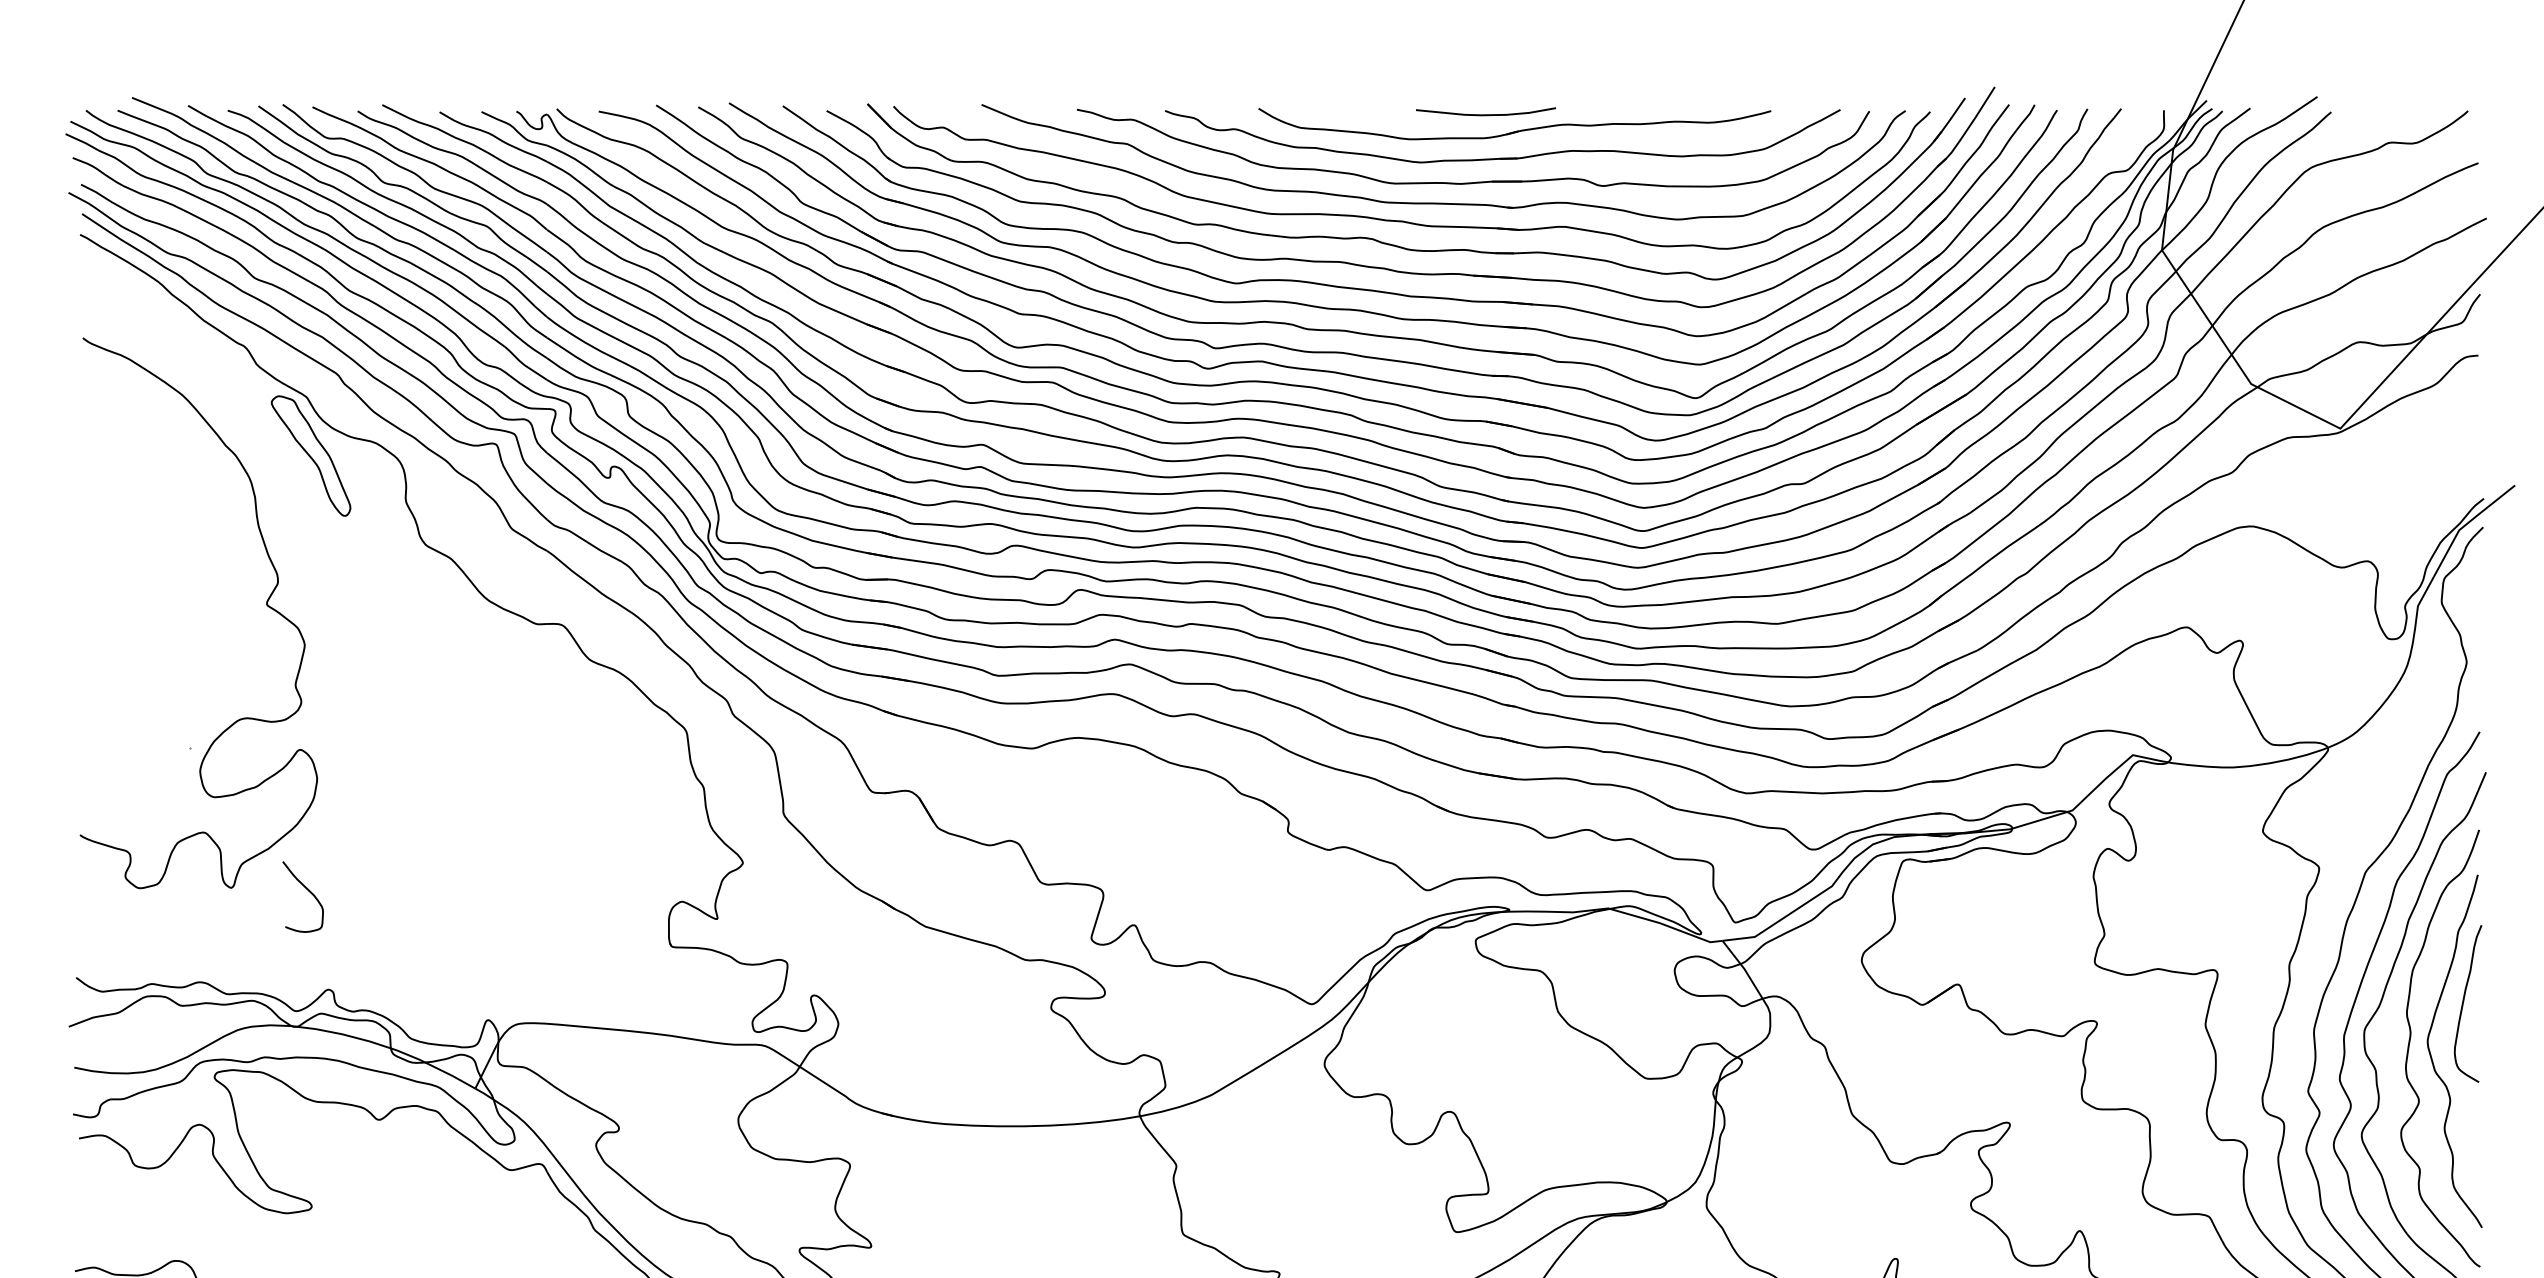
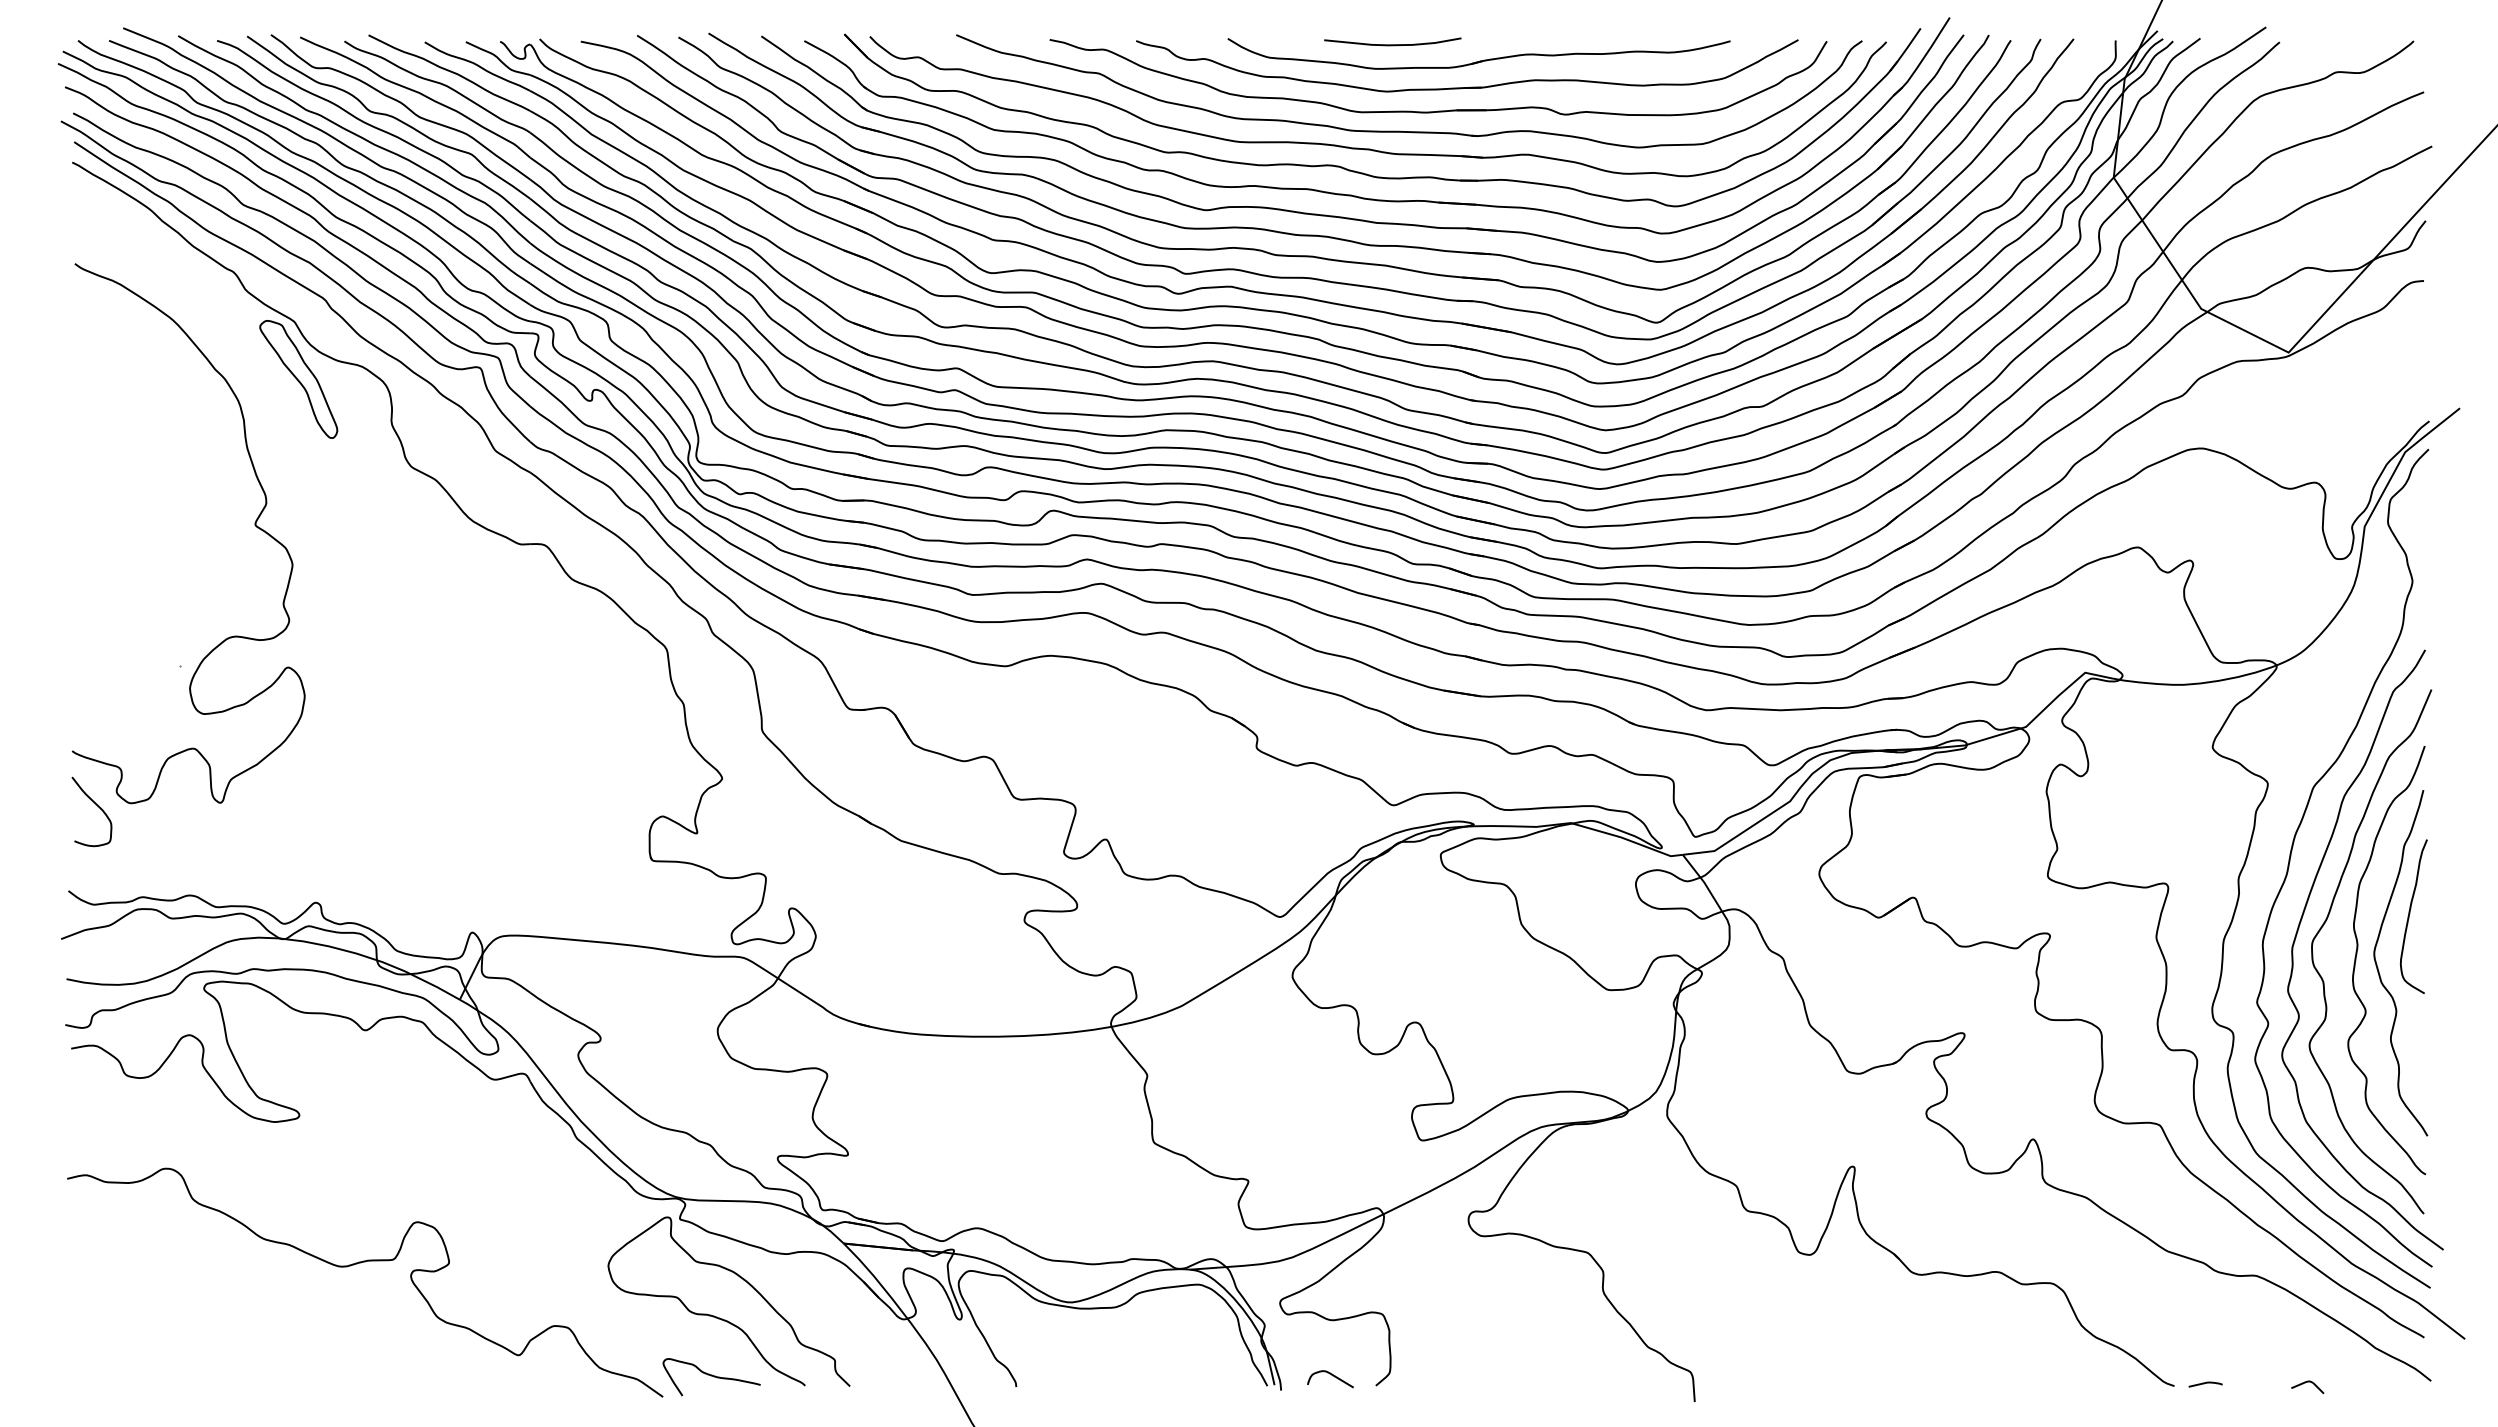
curve: (1485, 114) -> (1392, 44), moved
curve: (307, 890) -> (96, 805), moved

